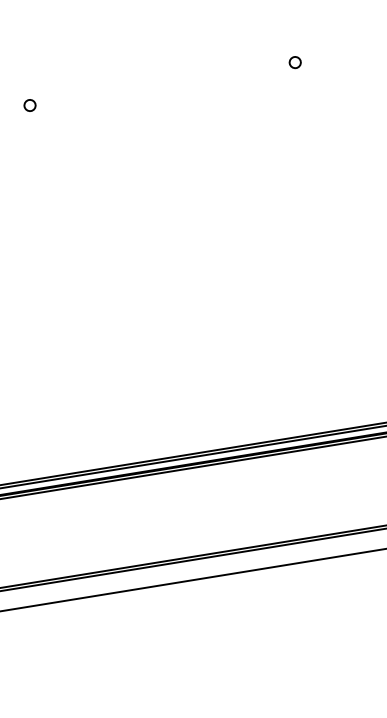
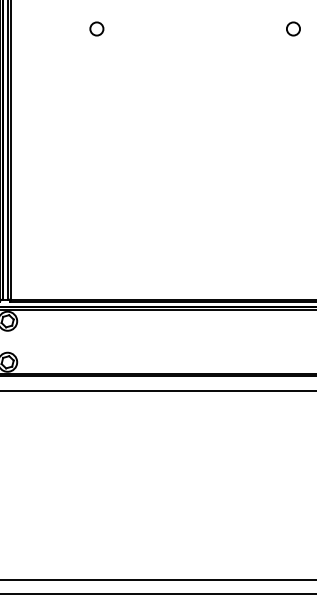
circle: (295, 62) -> (293, 29), size x1.6
circle: (30, 105) -> (97, 29), size x1.6

